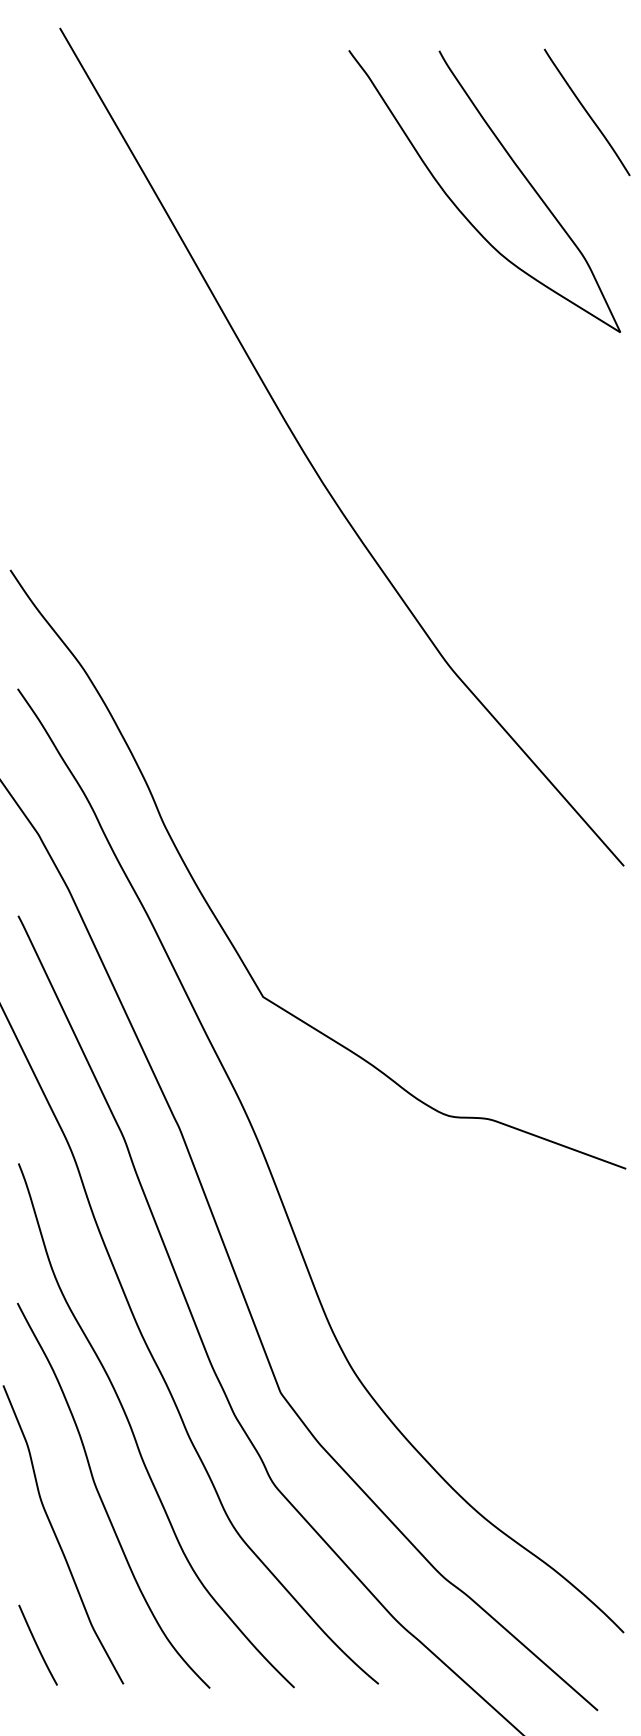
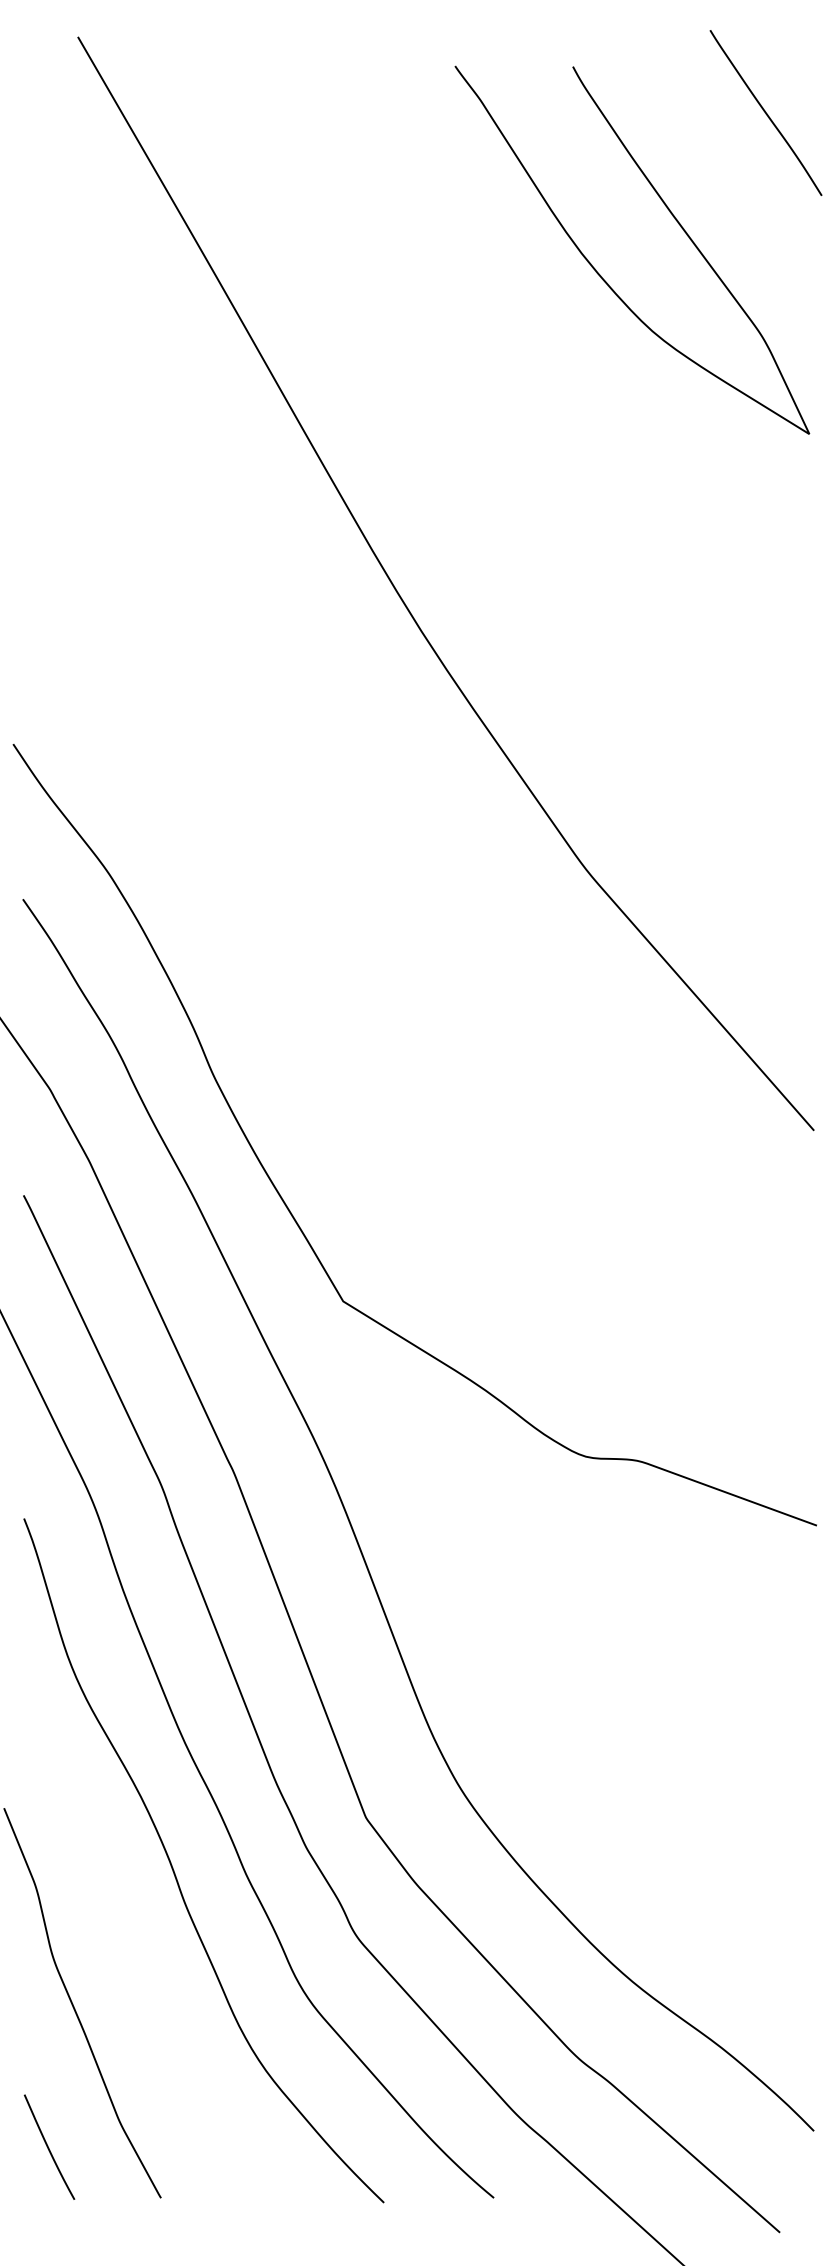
curve: (586, 112) -> (765, 112), moved
curve: (101, 1498) -> (132, 1955), removed

